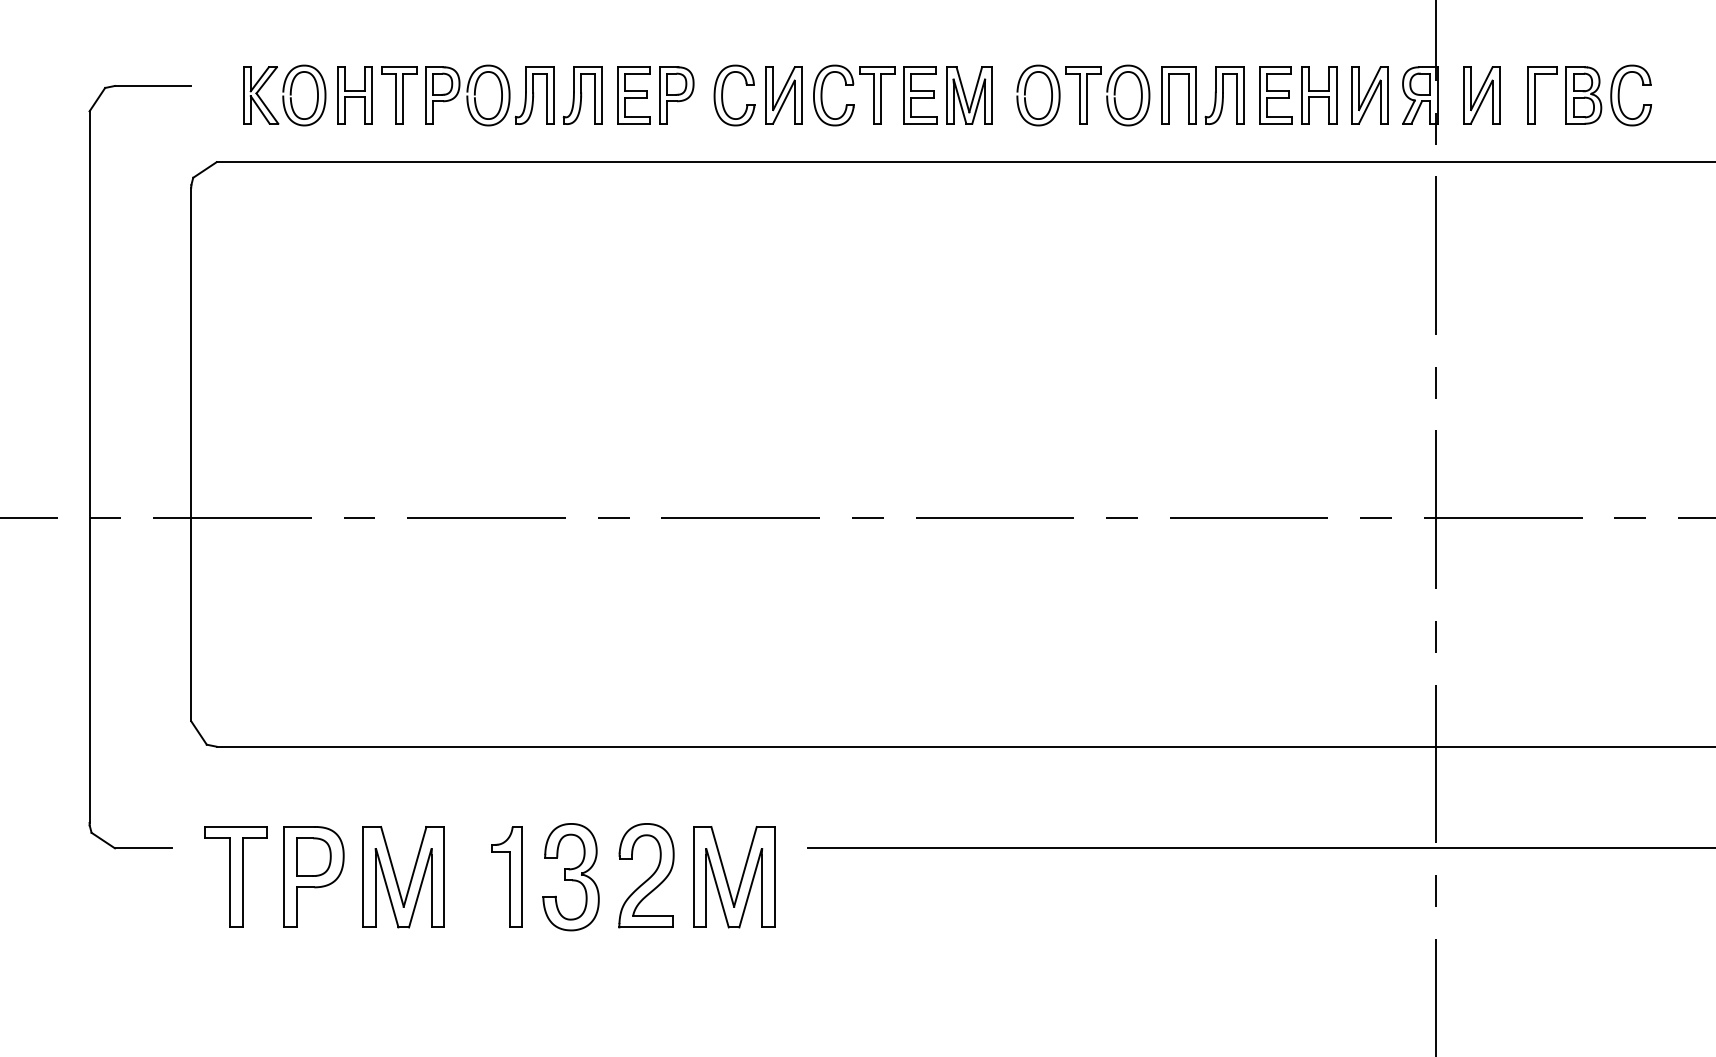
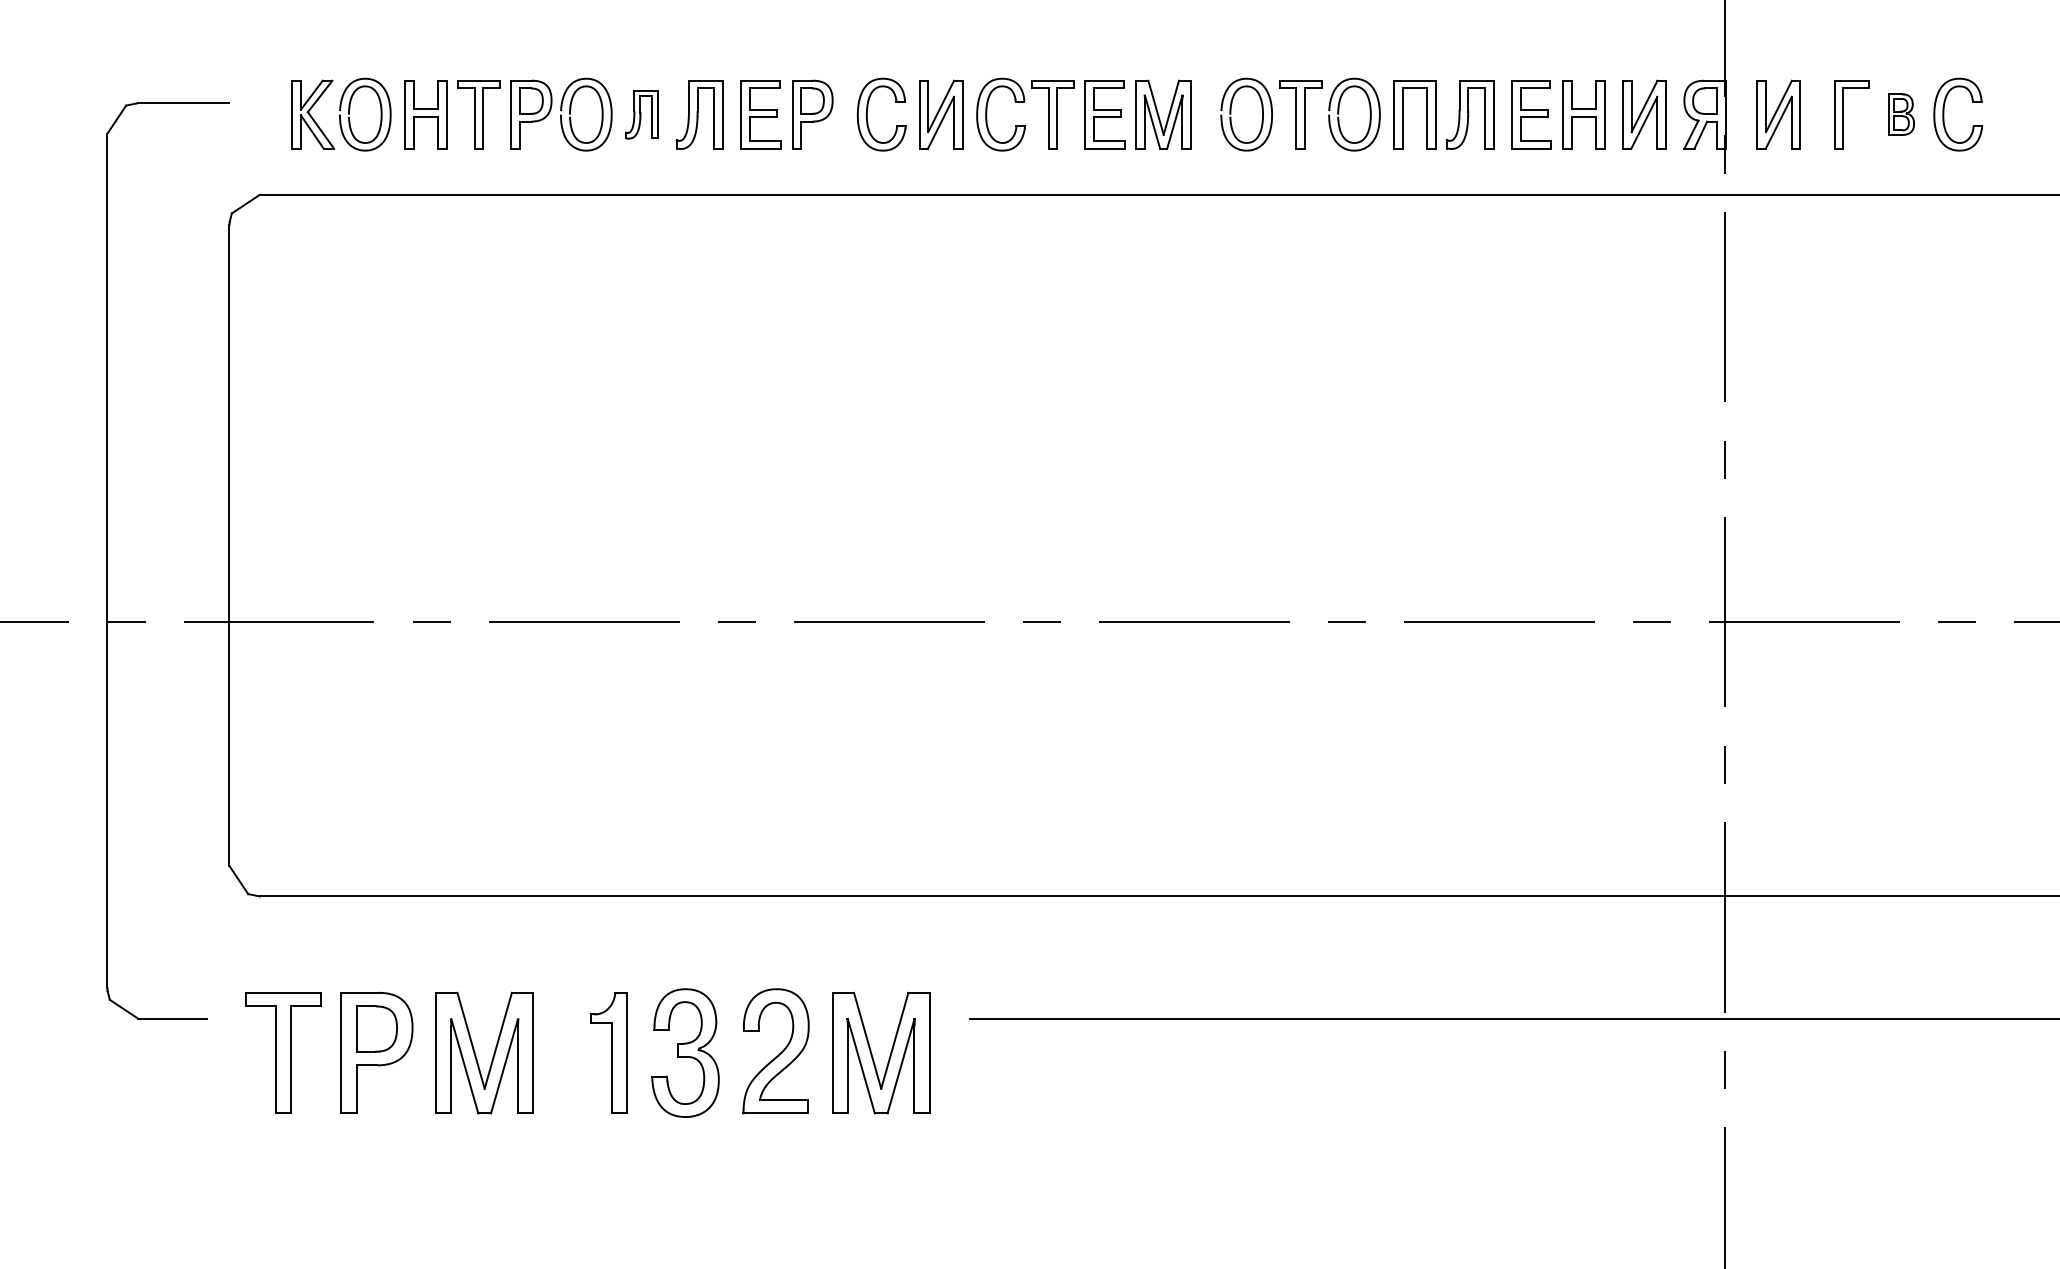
part: (534, 95) -> (641, 114), size x0.7
part: (1583, 95) -> (1901, 114), size x0.6

